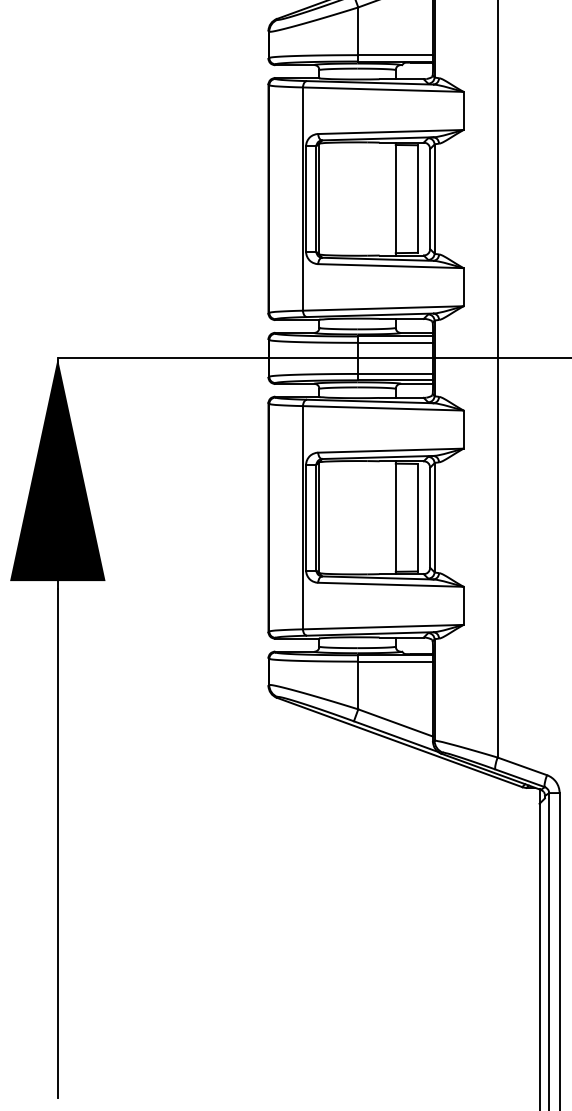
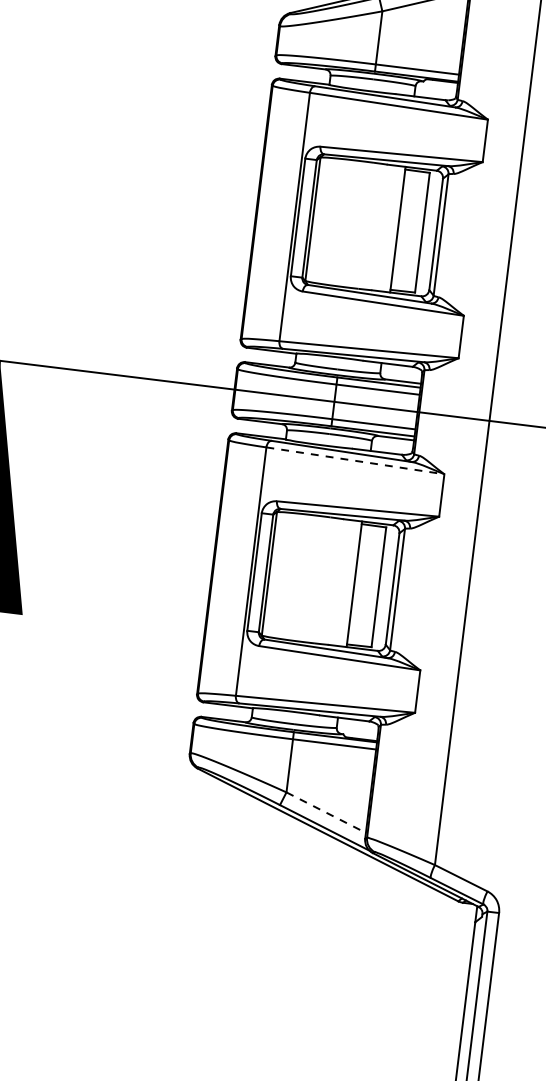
line: (383, 408) -> (355, 461), solid -> dashed
line: (395, 722) -> (326, 812), solid -> dashed

